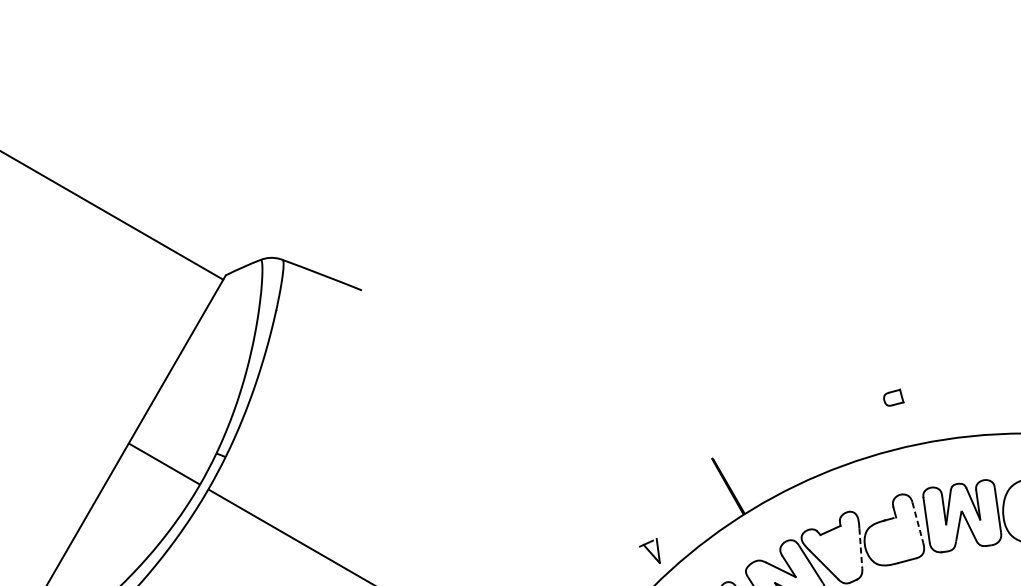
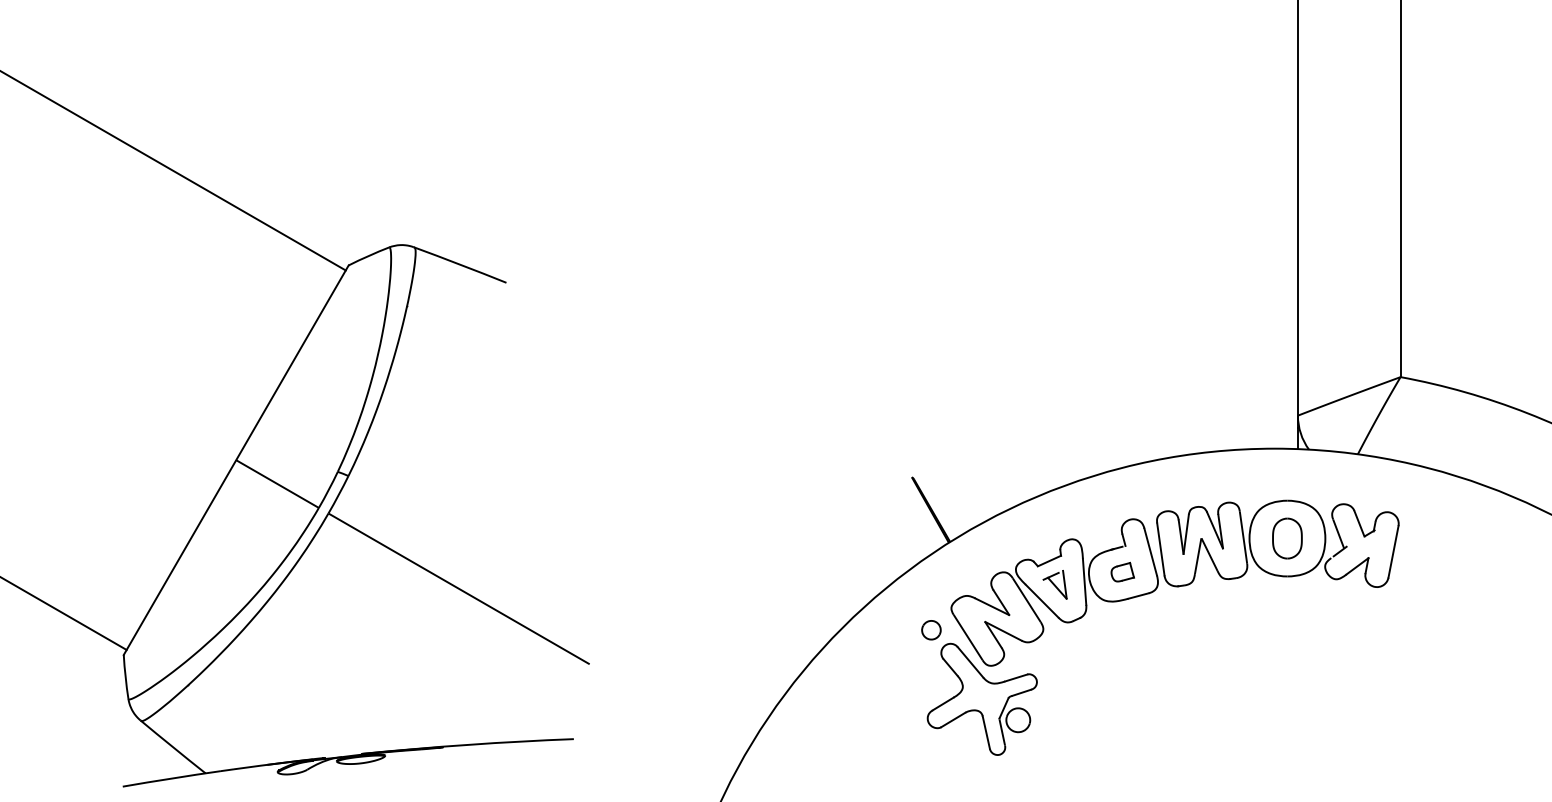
part: (893, 397) -> (1122, 571), moved
line: (917, 523) -> (1150, 552), dashed -> solid
line: (860, 548) -> (1084, 582), dashed -> solid
part: (649, 550) -> (1054, 584), moved

